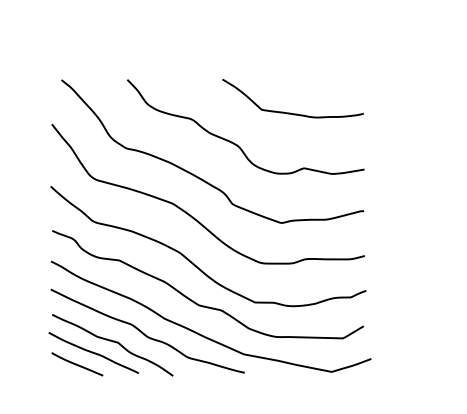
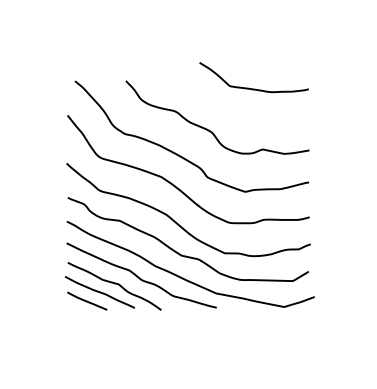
curve: (292, 112) -> (253, 88), moved

